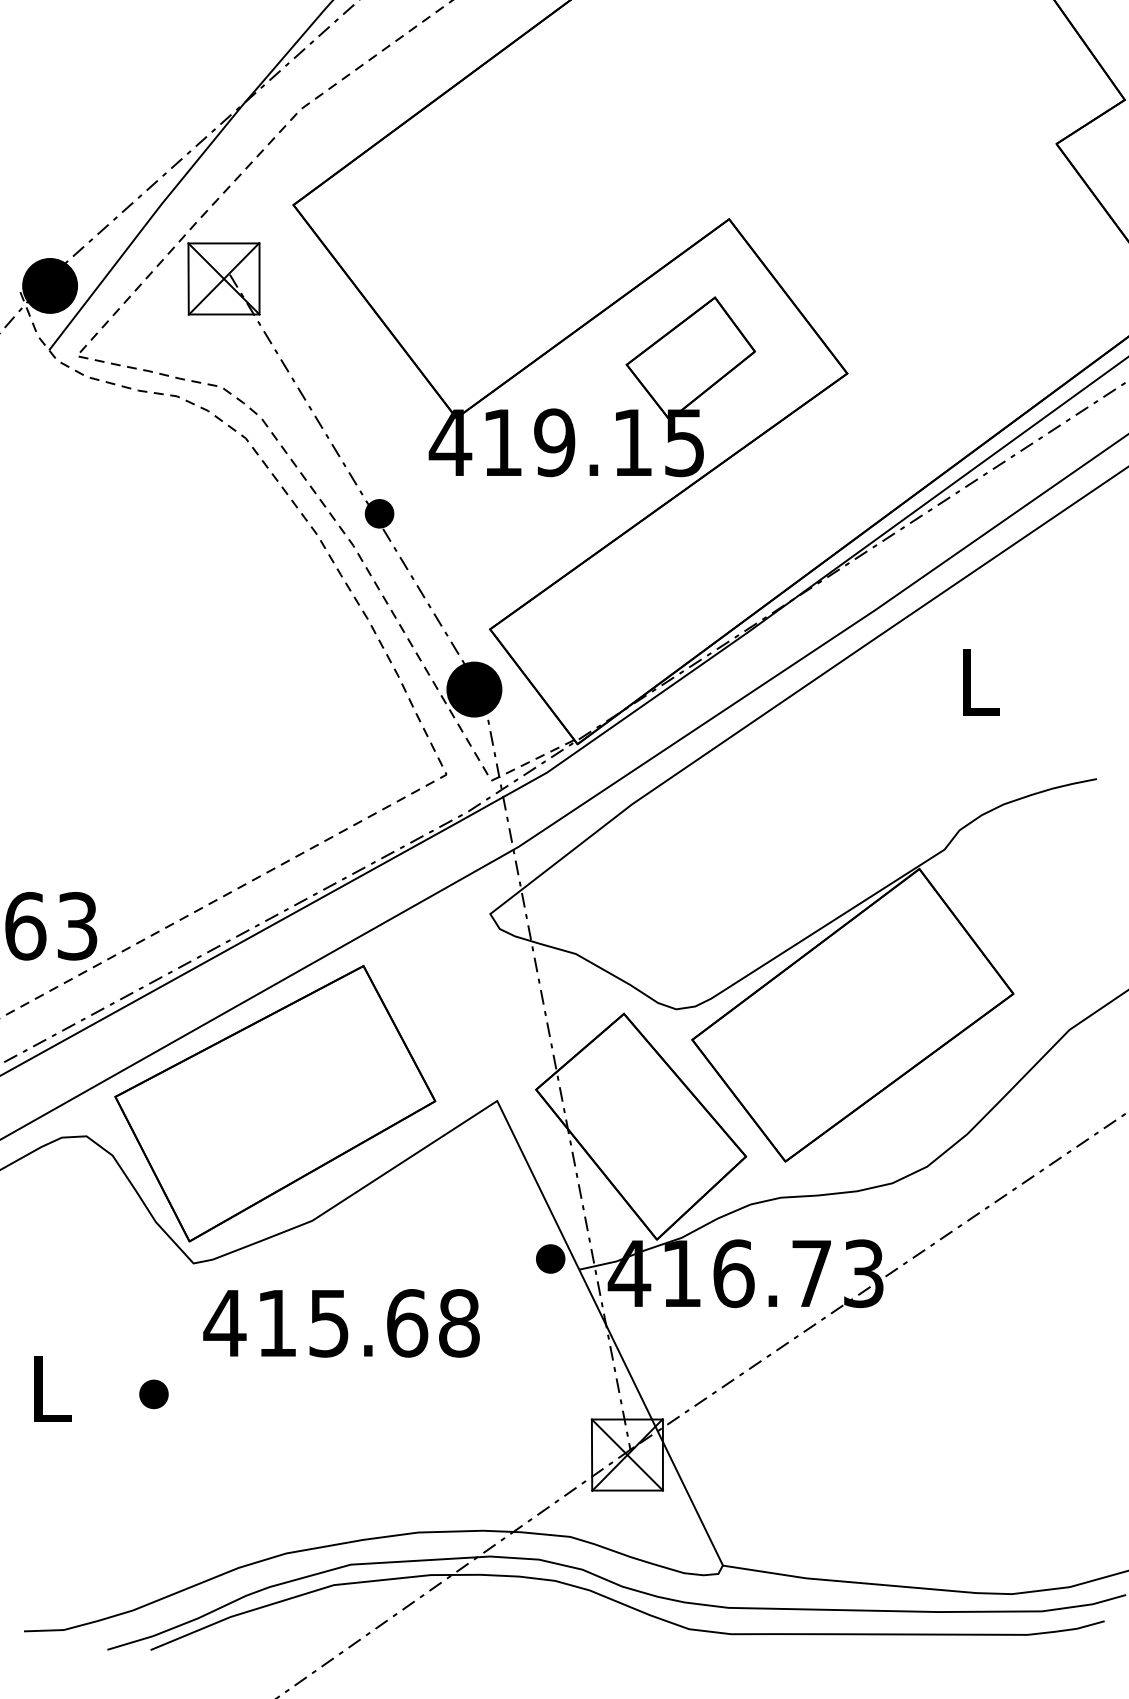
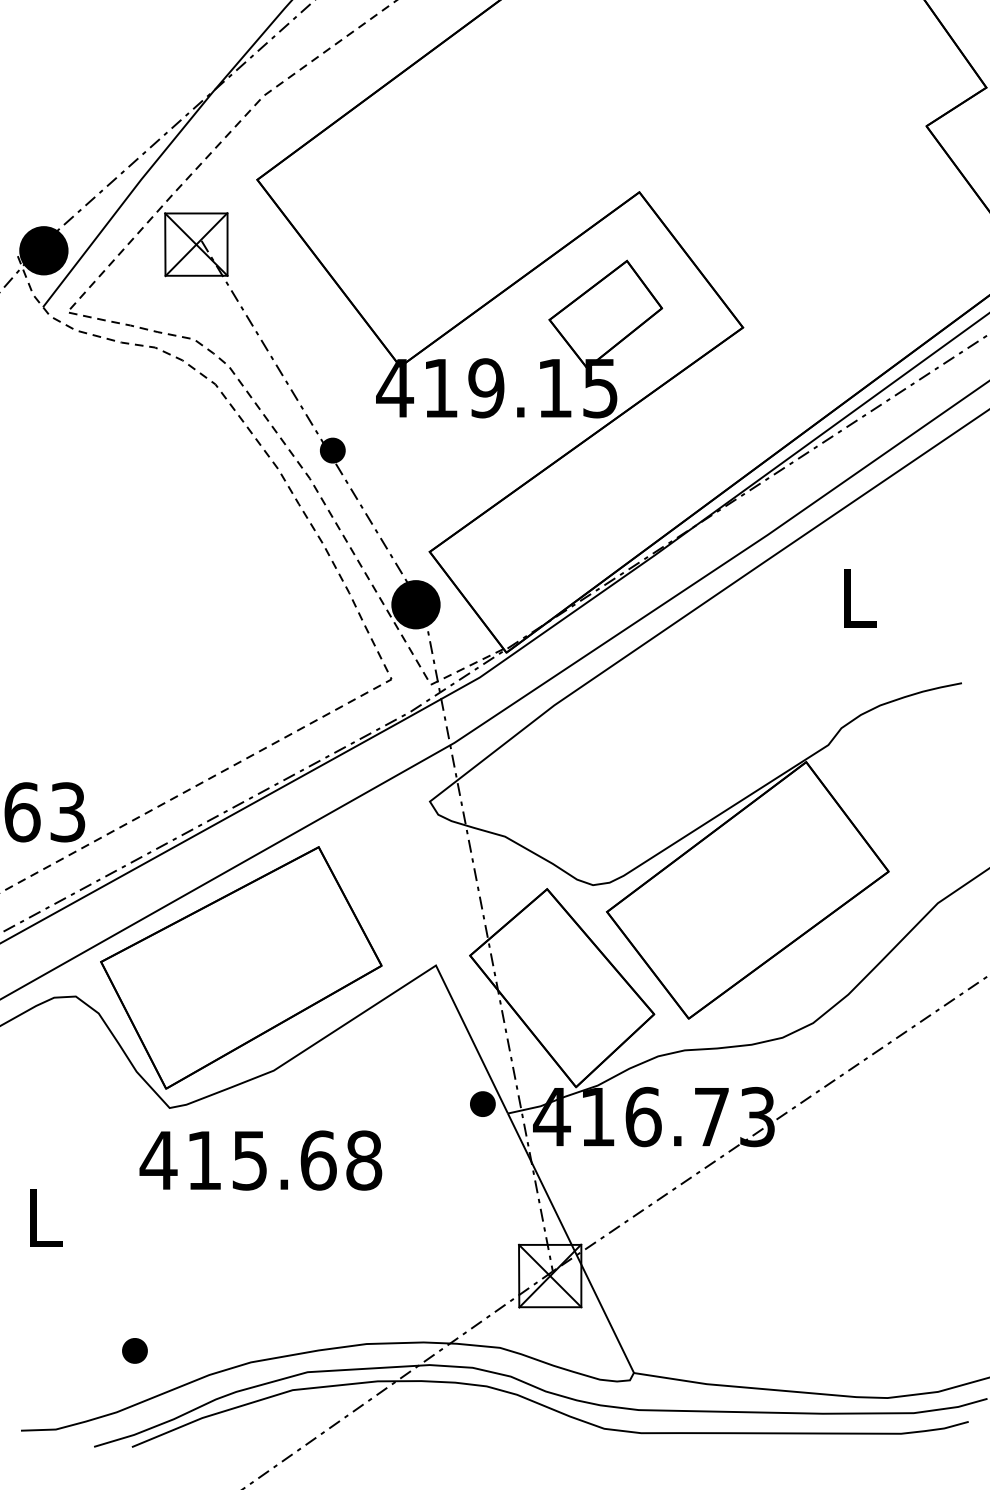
text: (341, 1323) -> (260, 1160), moved
part: (153, 1394) -> (134, 1351), moved

